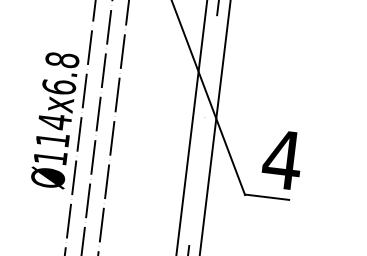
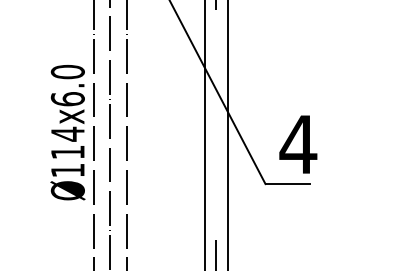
text: (62, 59) -> (67, 71), Ø114x6.8 -> Ø114x6.0

